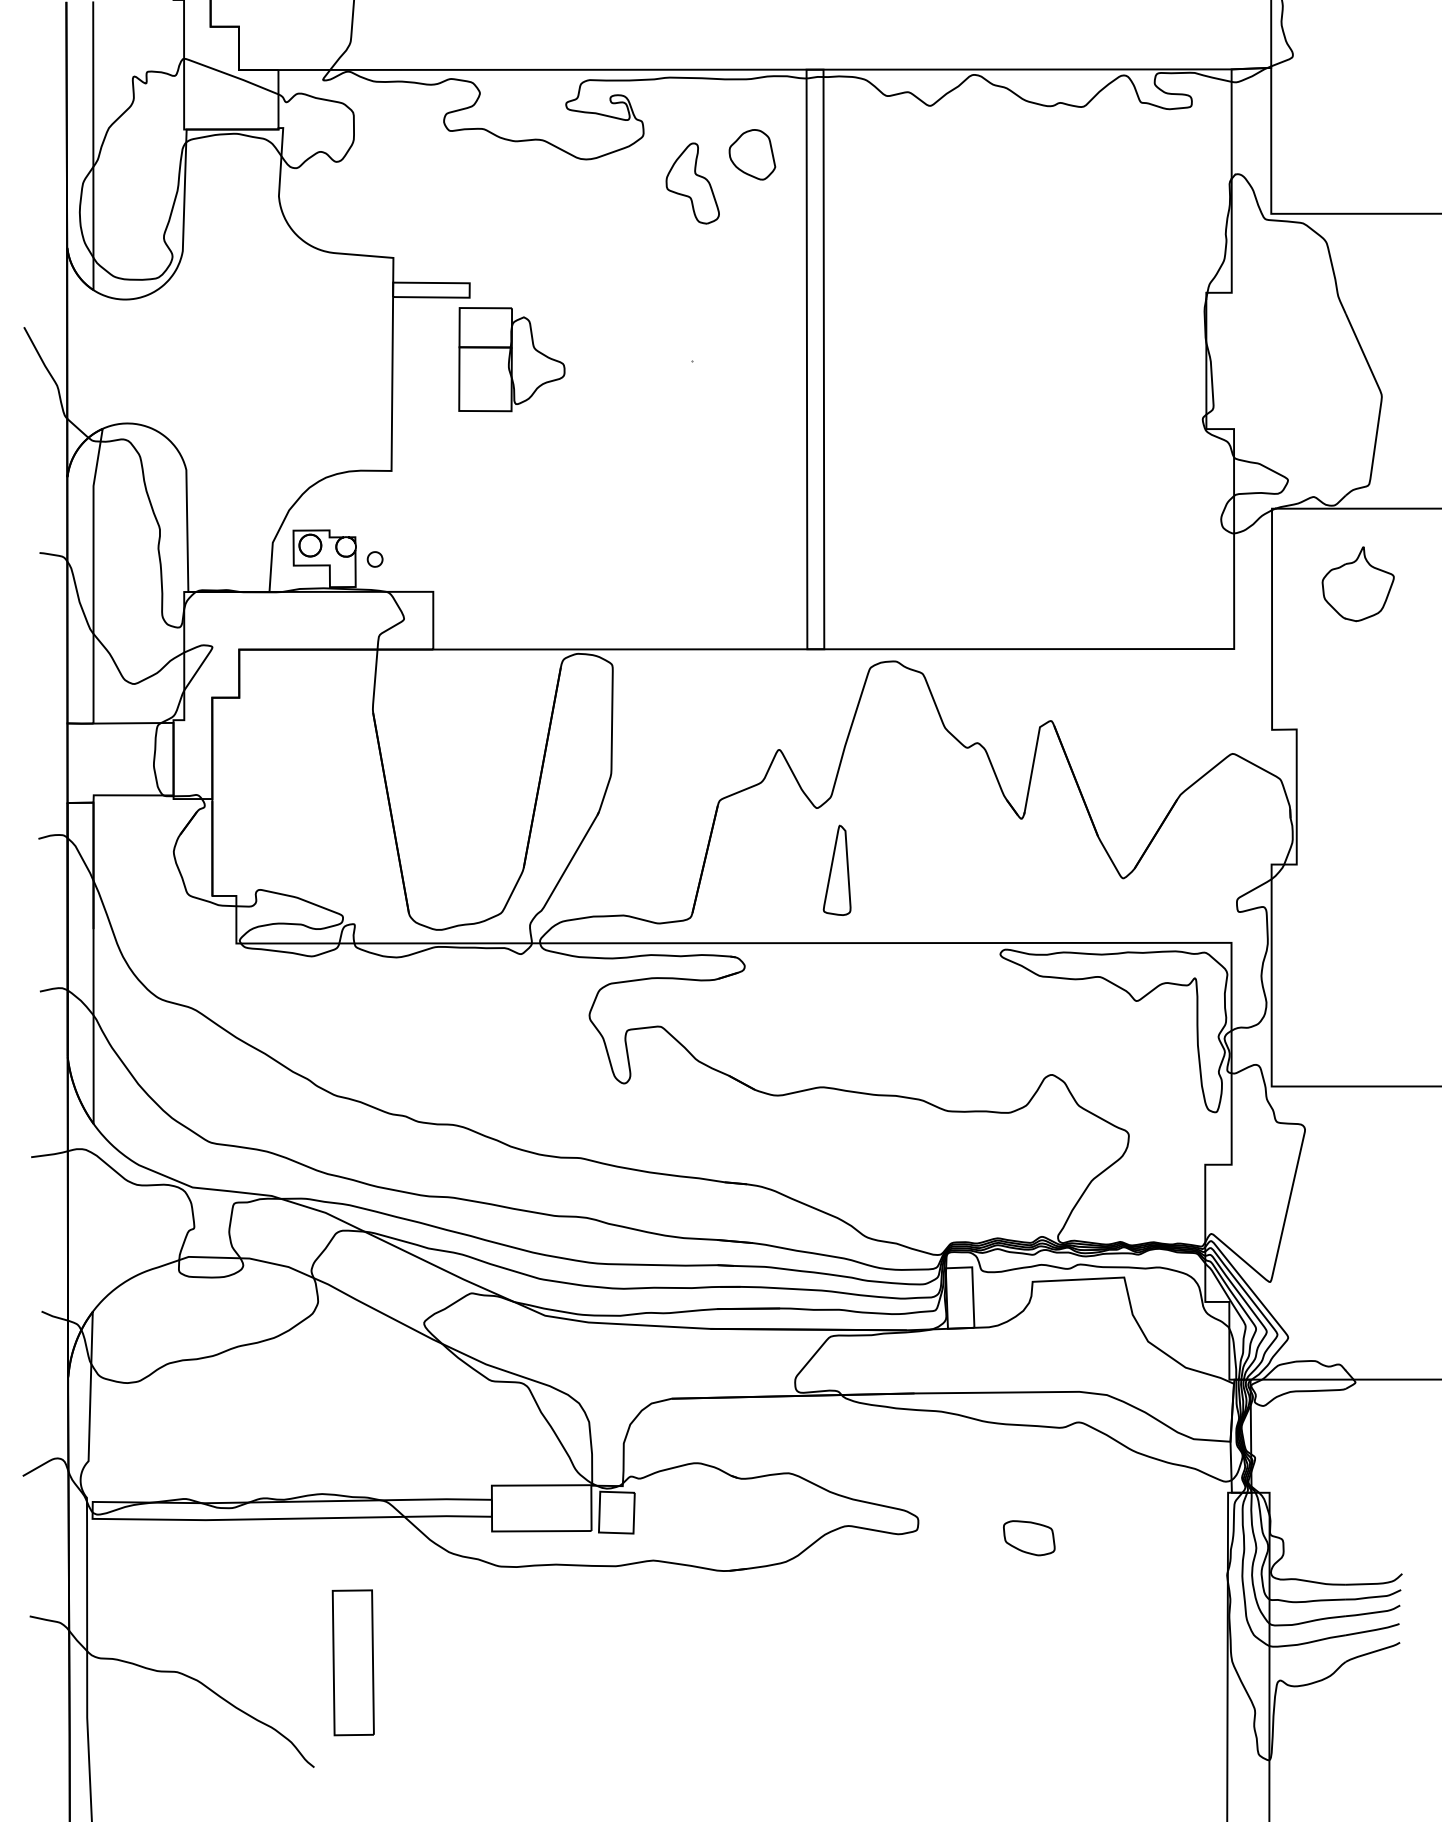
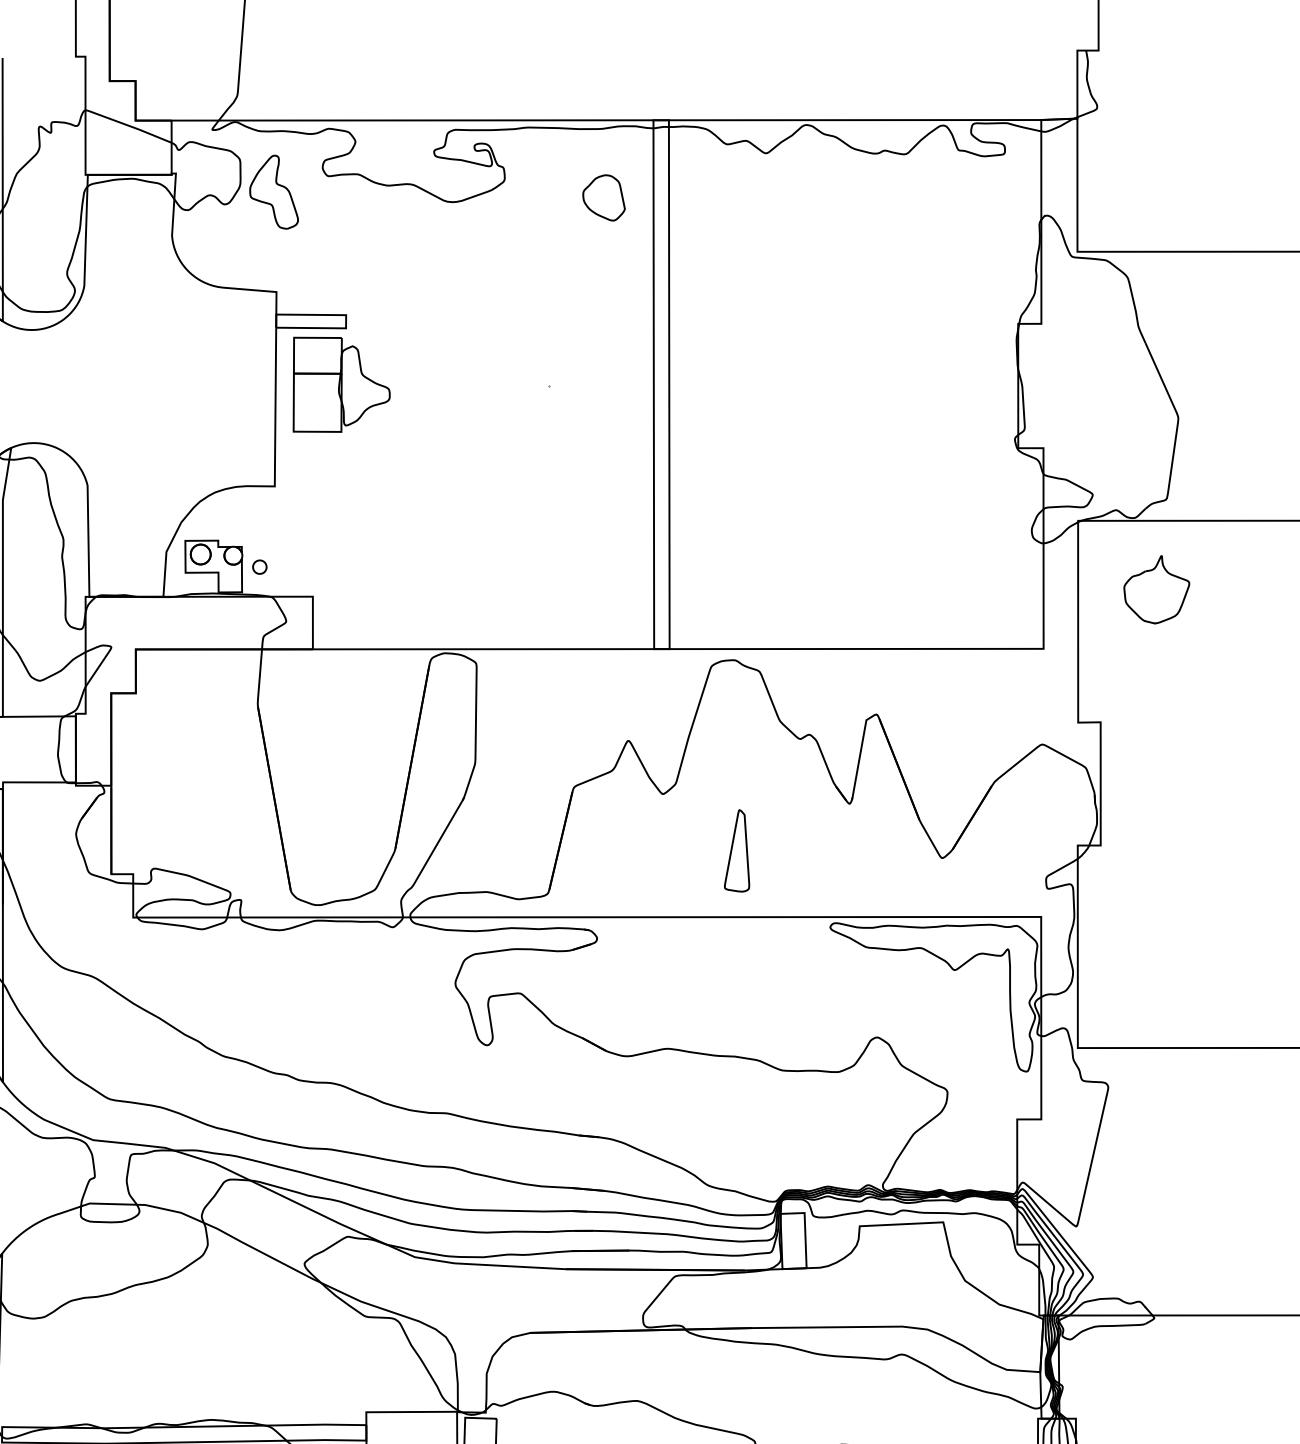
part: (692, 183) -> (273, 192), moved
part: (511, 359) -> (341, 384), moved
part: (836, 869) -> (736, 850), moved

